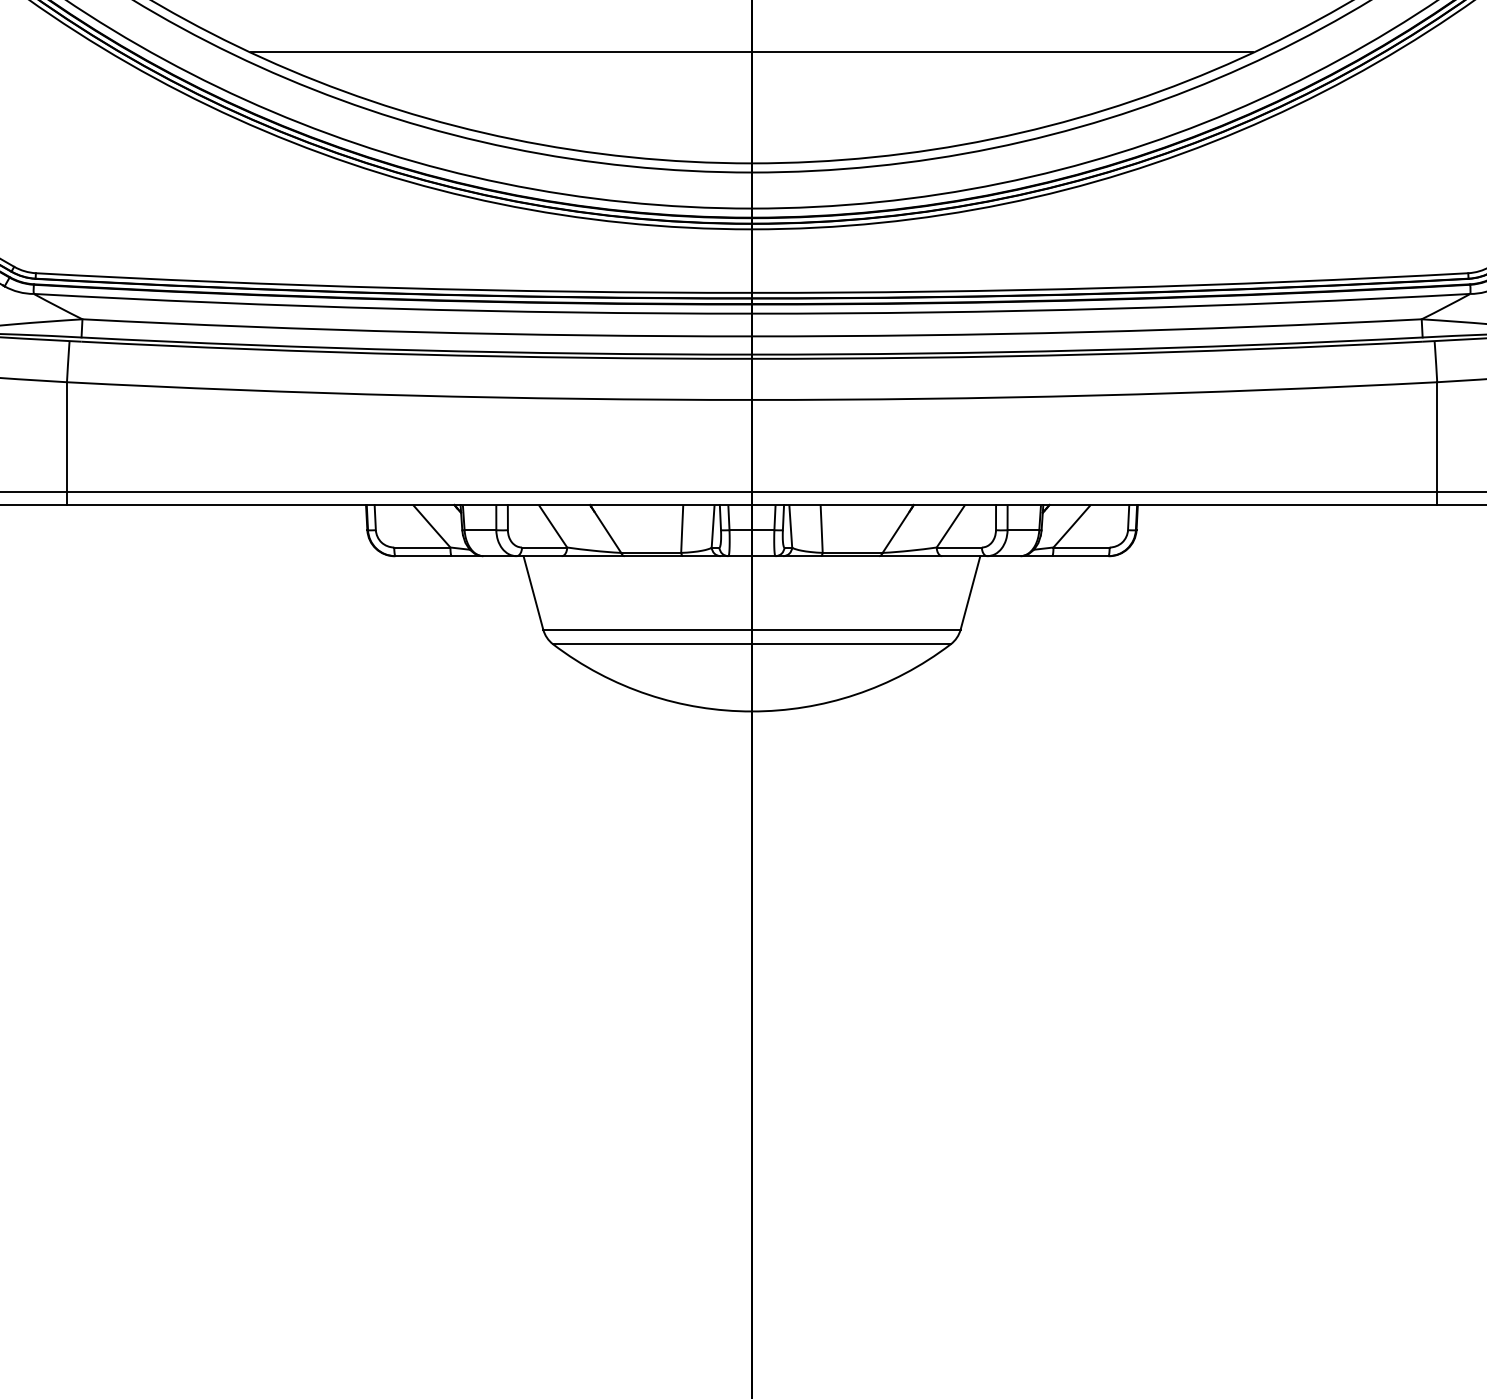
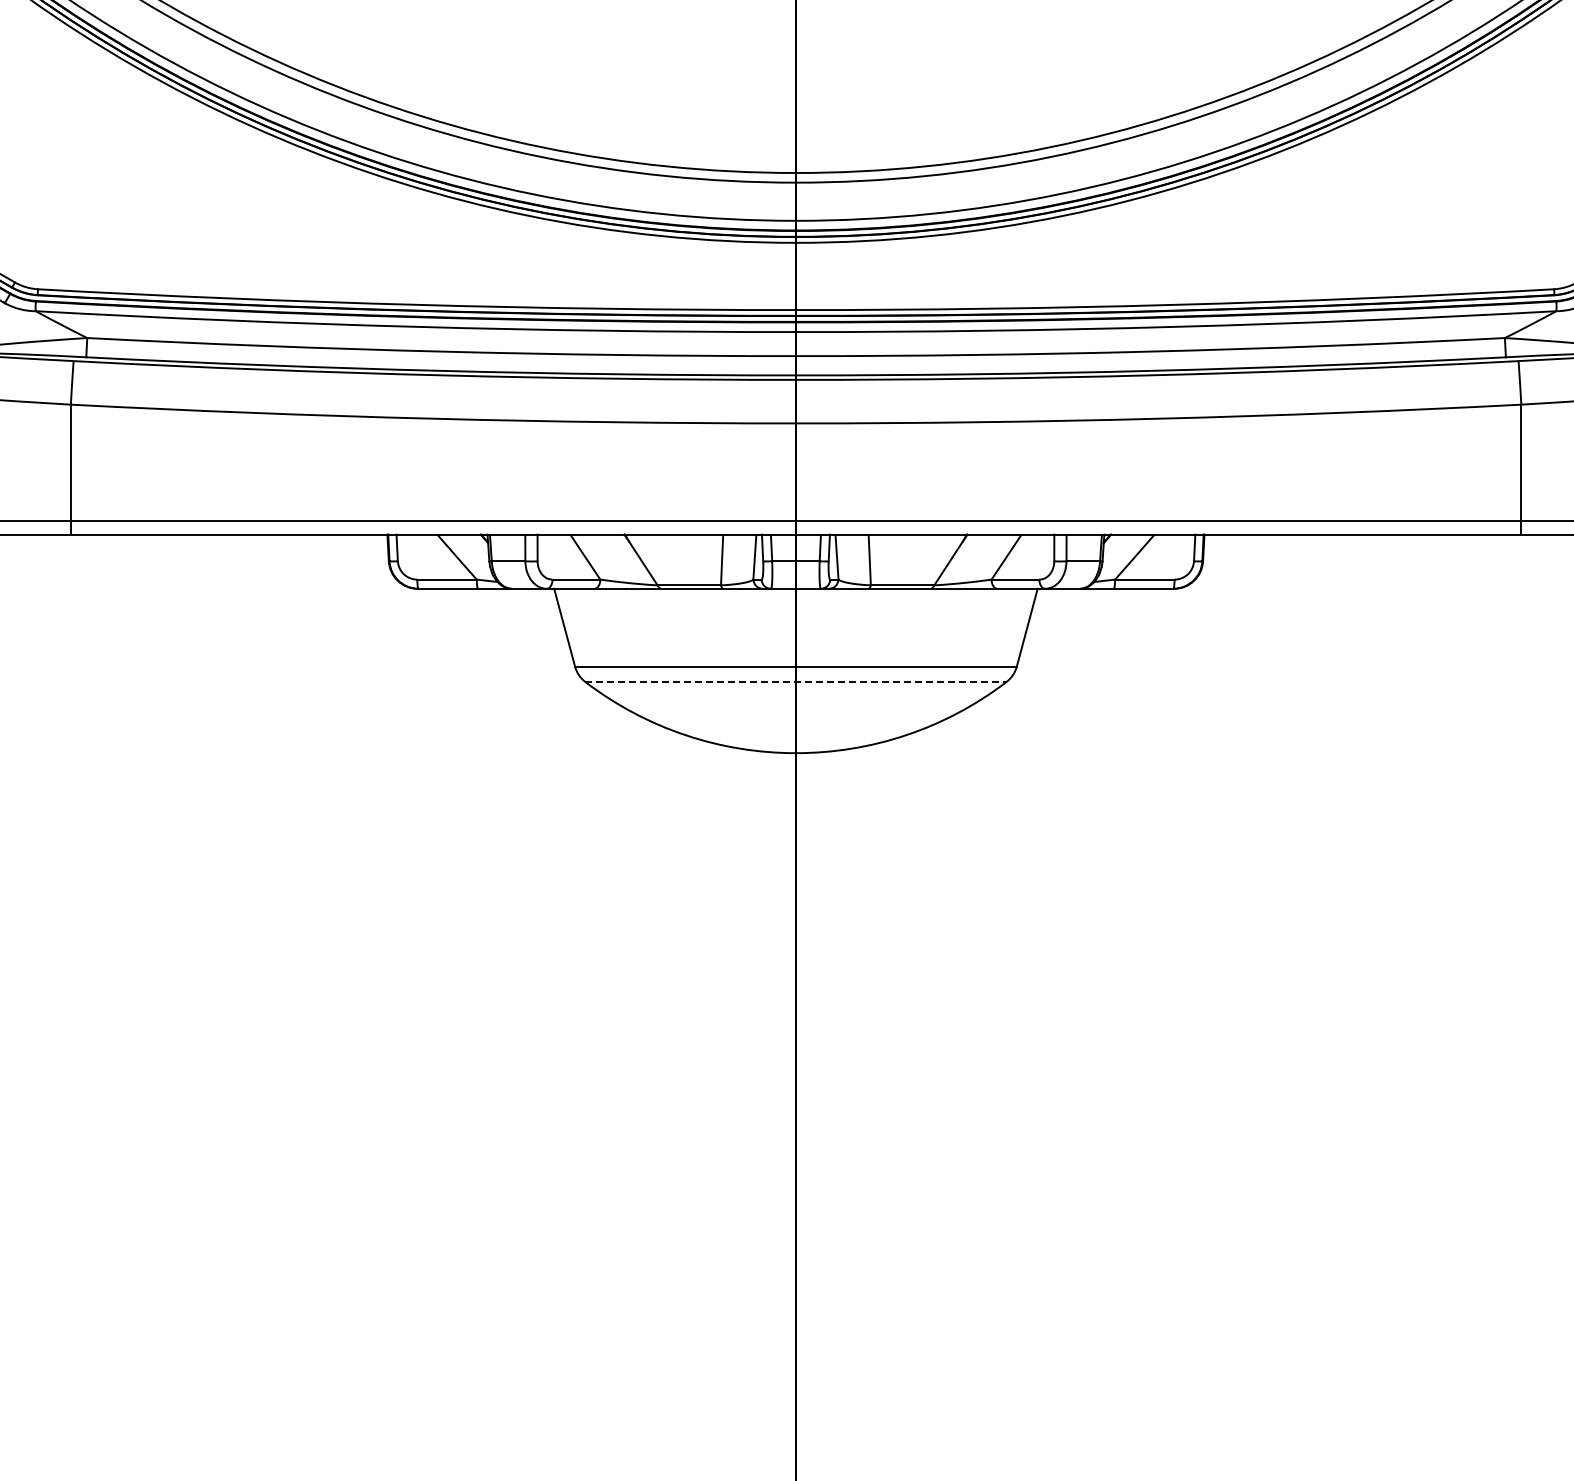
line: (751, 52) -> (795, 55), removed
line: (752, 644) -> (796, 682), solid -> dashed

